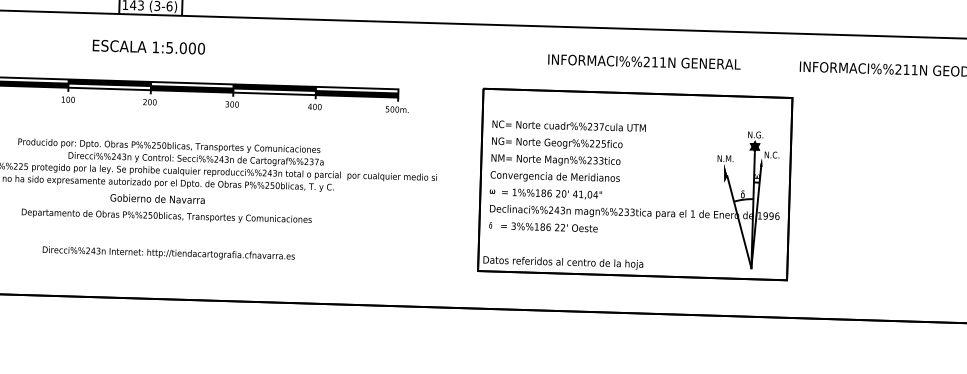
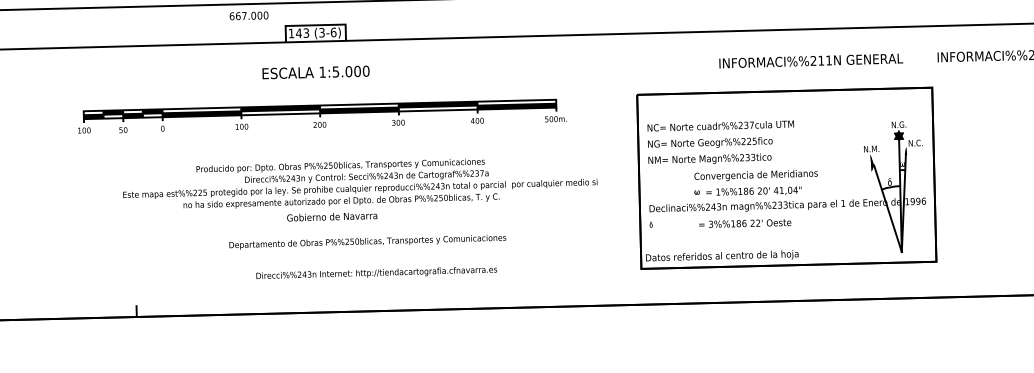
text: (644, 61) -> (811, 60), moved
text: (554, 184) -> (755, 182), moved
text: (166, 215) -> (367, 241), moved
text: (549, 227) -> (745, 223), moved
text: (168, 252) -> (376, 272), moved

